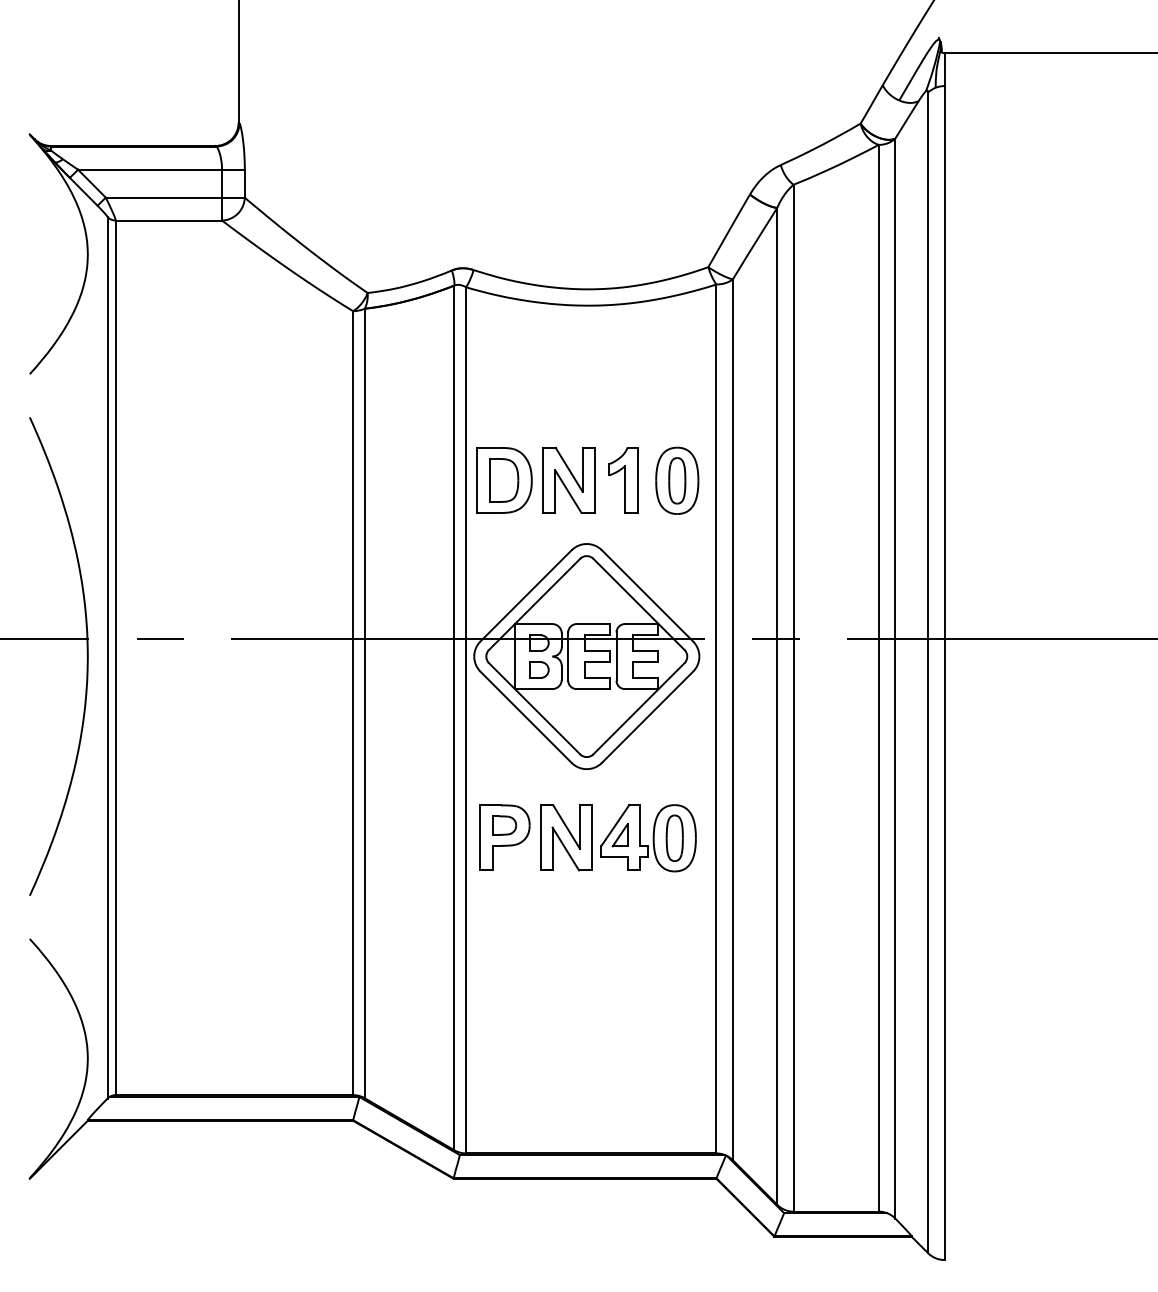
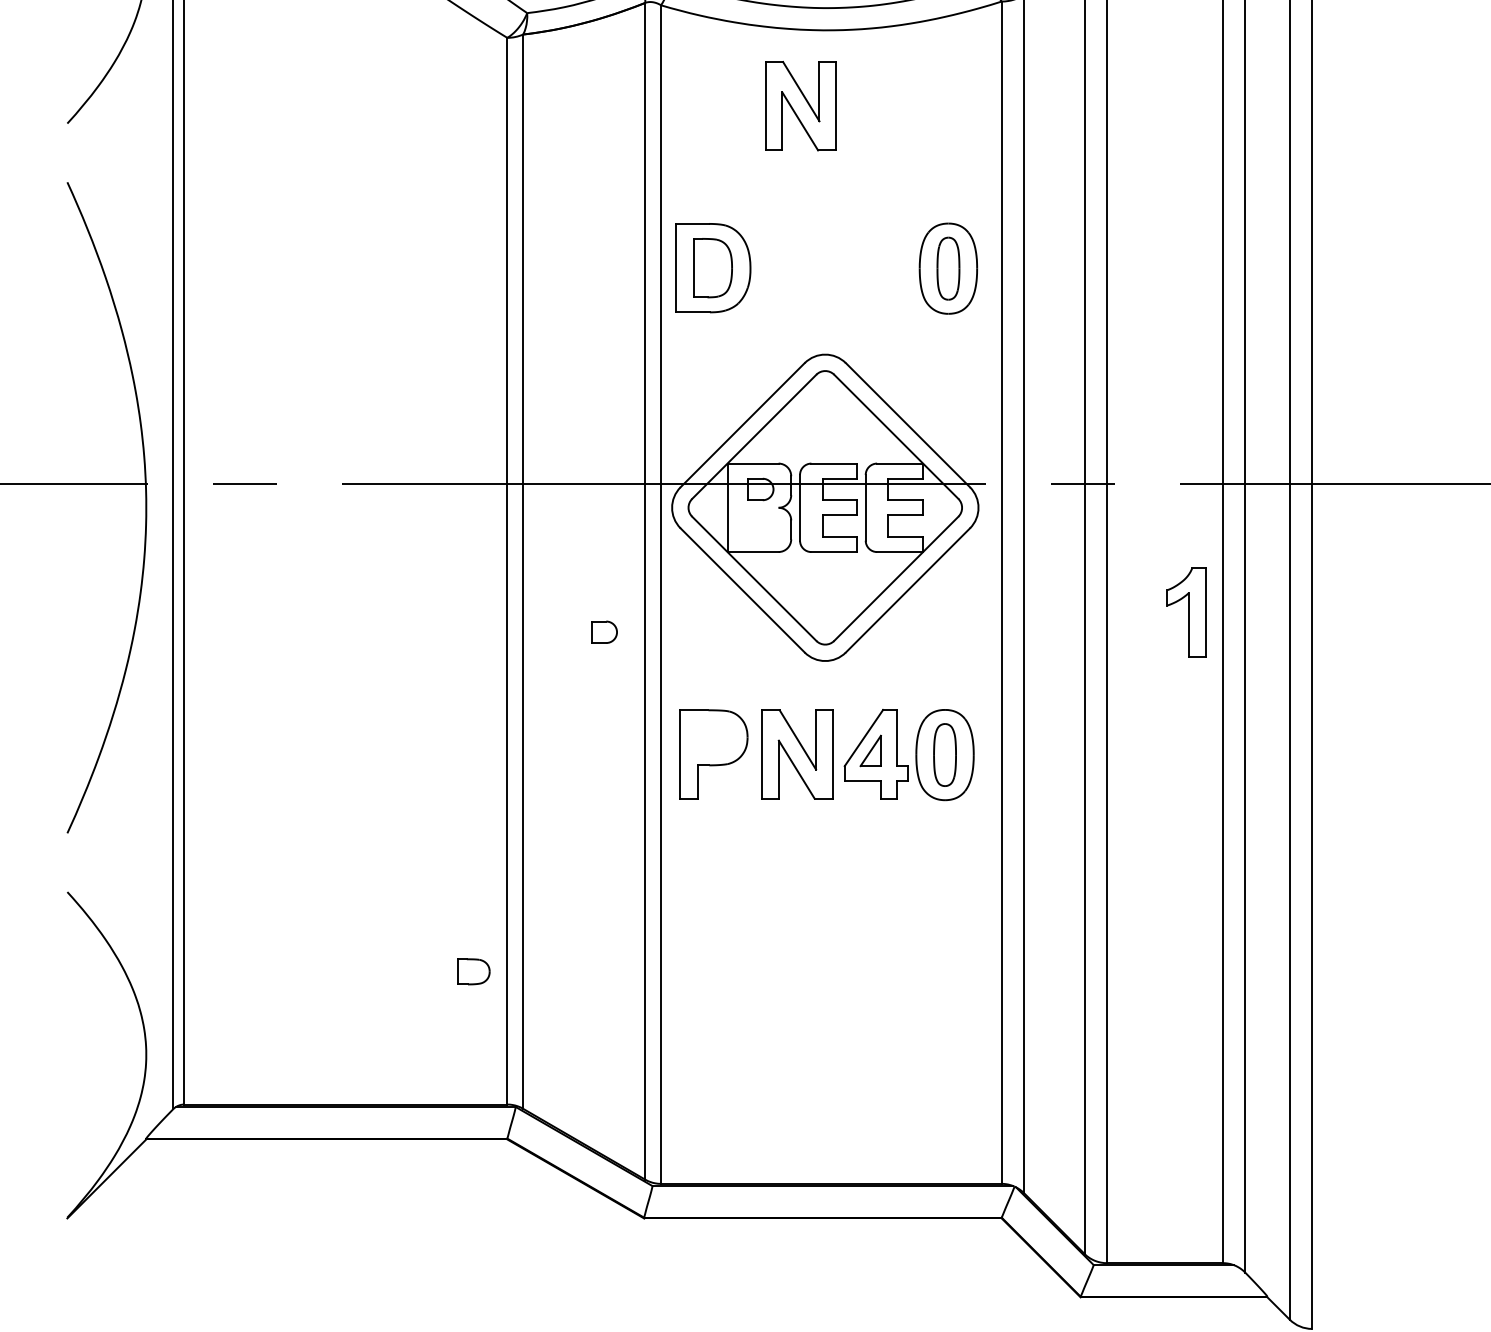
part: (568, 480) -> (800, 106), moved
part: (623, 480) -> (1186, 612), moved
part: (539, 669) -> (604, 631), moved
part: (504, 825) -> (473, 971), moved

